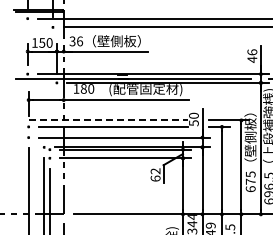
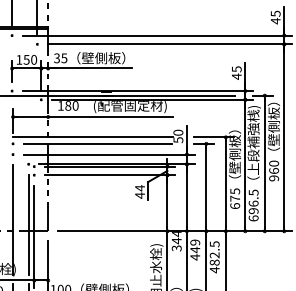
text: (80, 41) -> (64, 58), 36 -> 35
text: (252, 52) -> (236, 69), 46 -> 45
line: (108, 120) -> (92, 137), dashed -> solid
text: (156, 174) -> (140, 191), 62 -> 44

